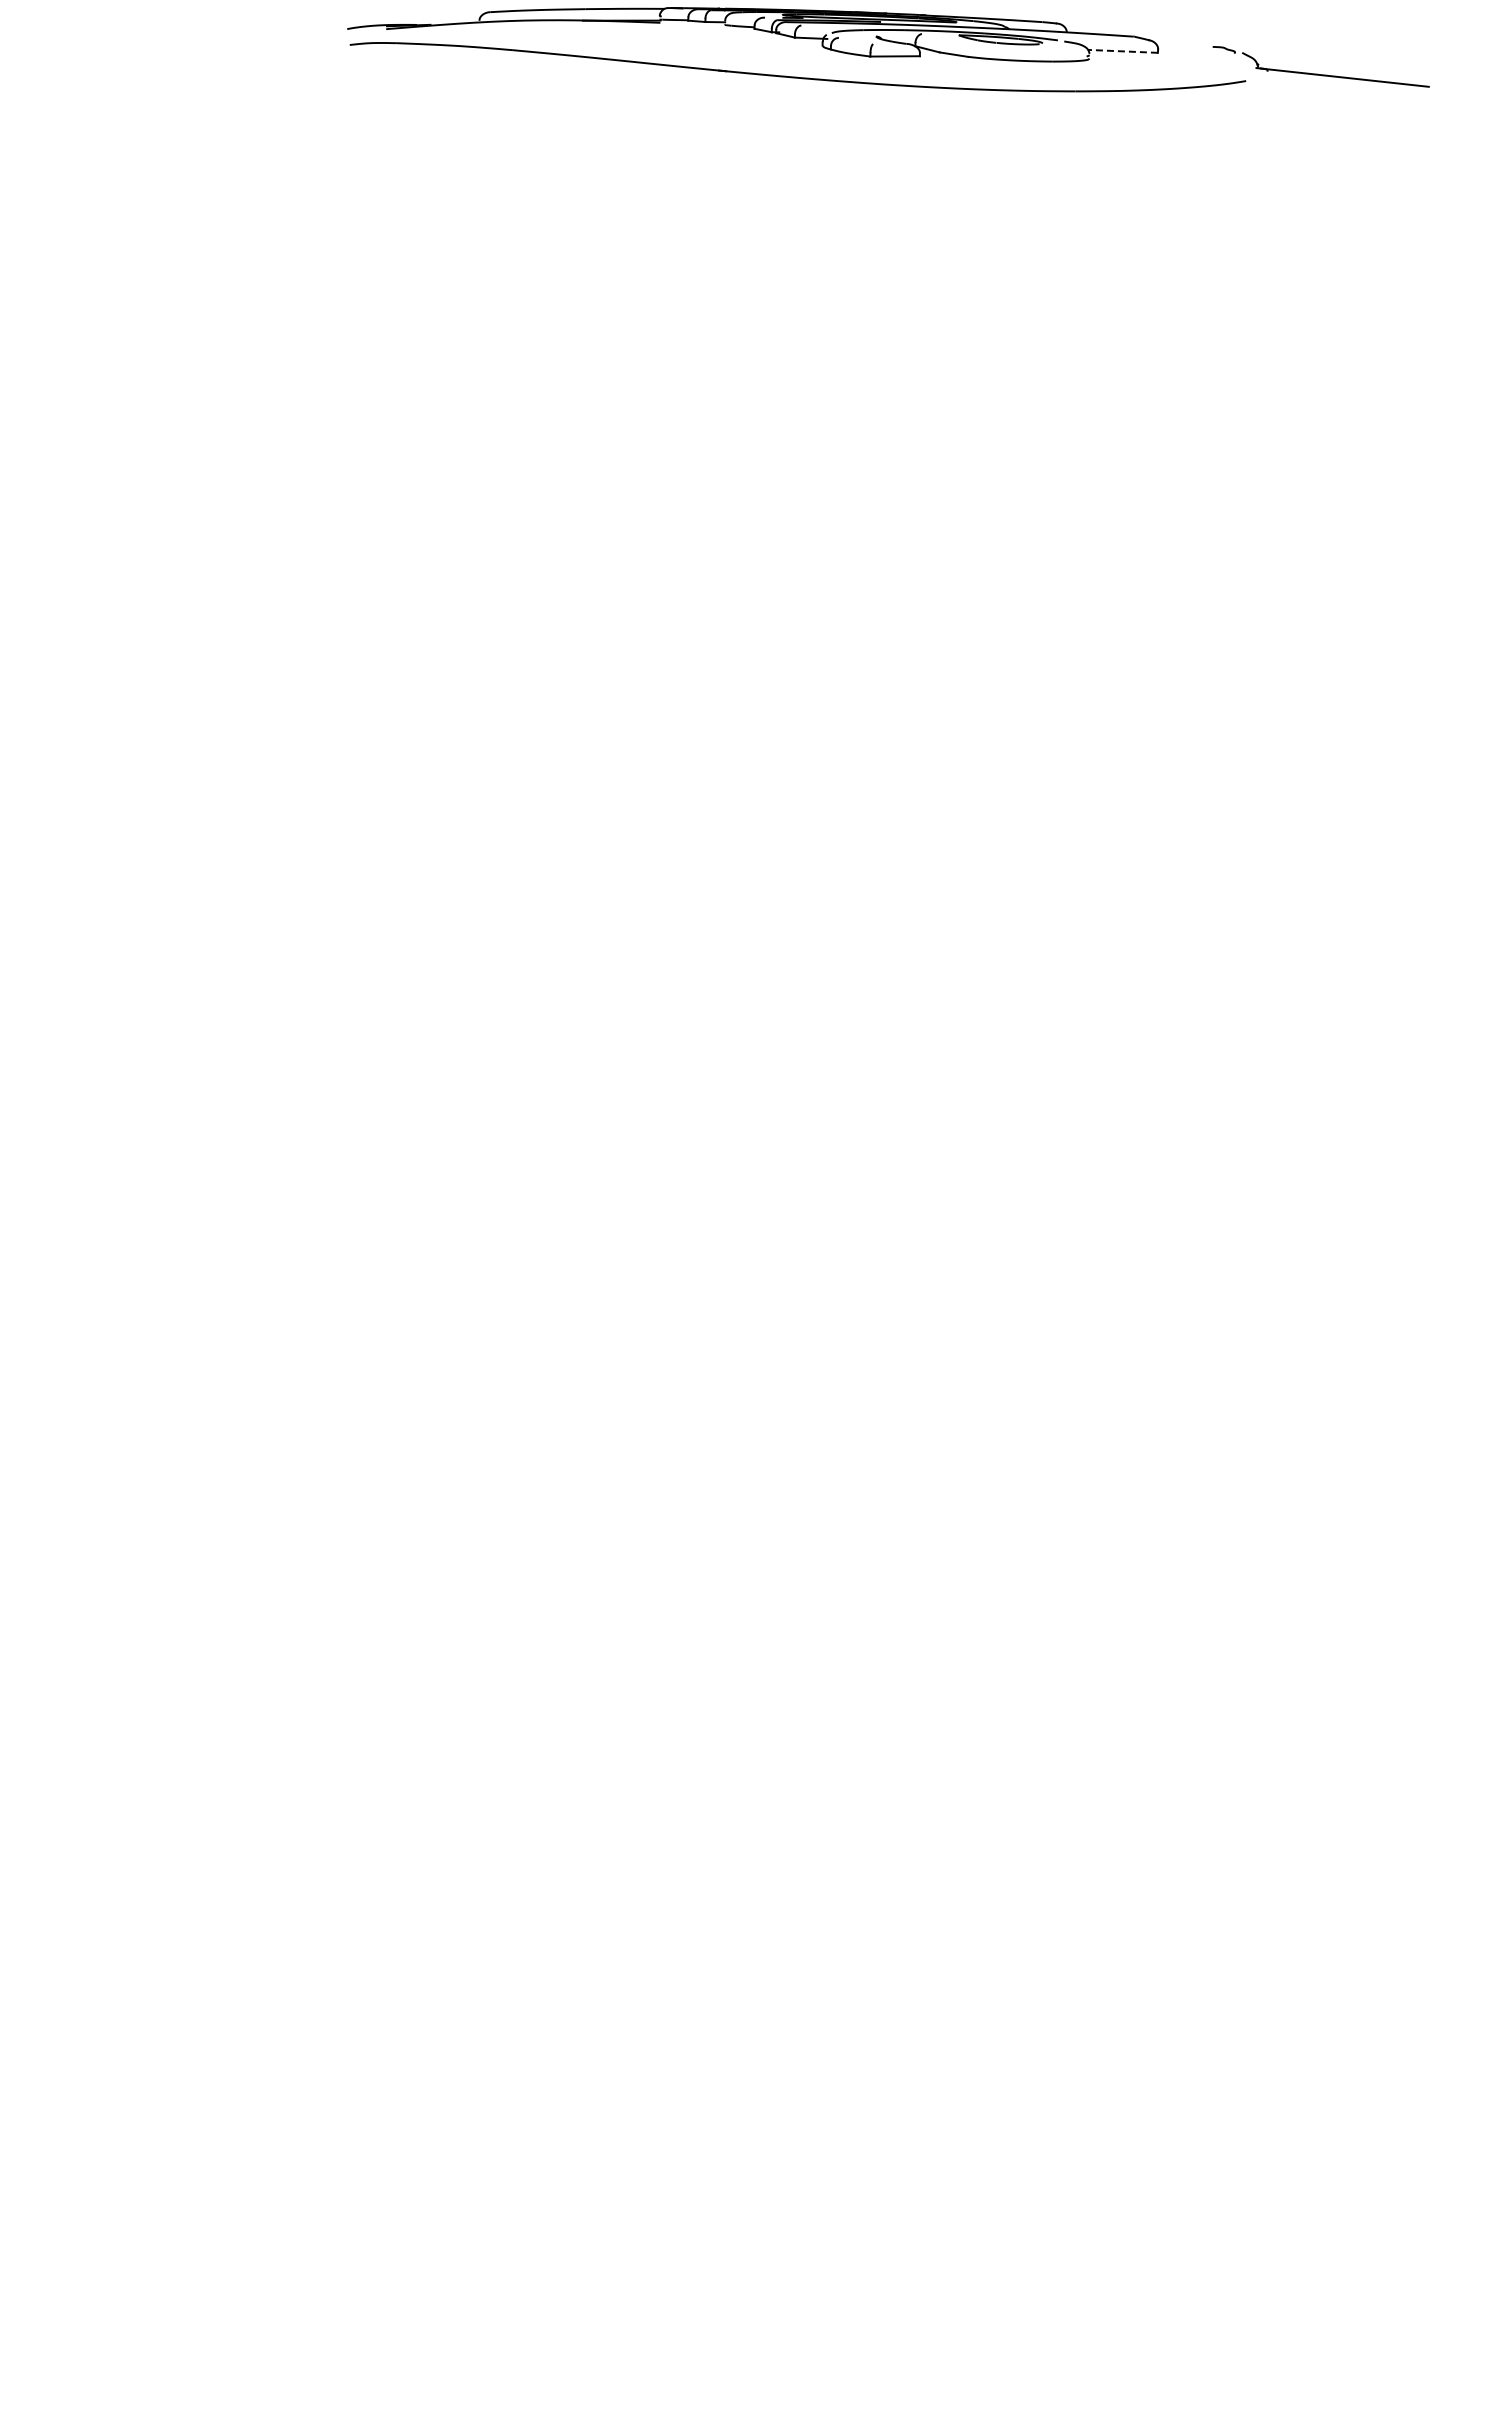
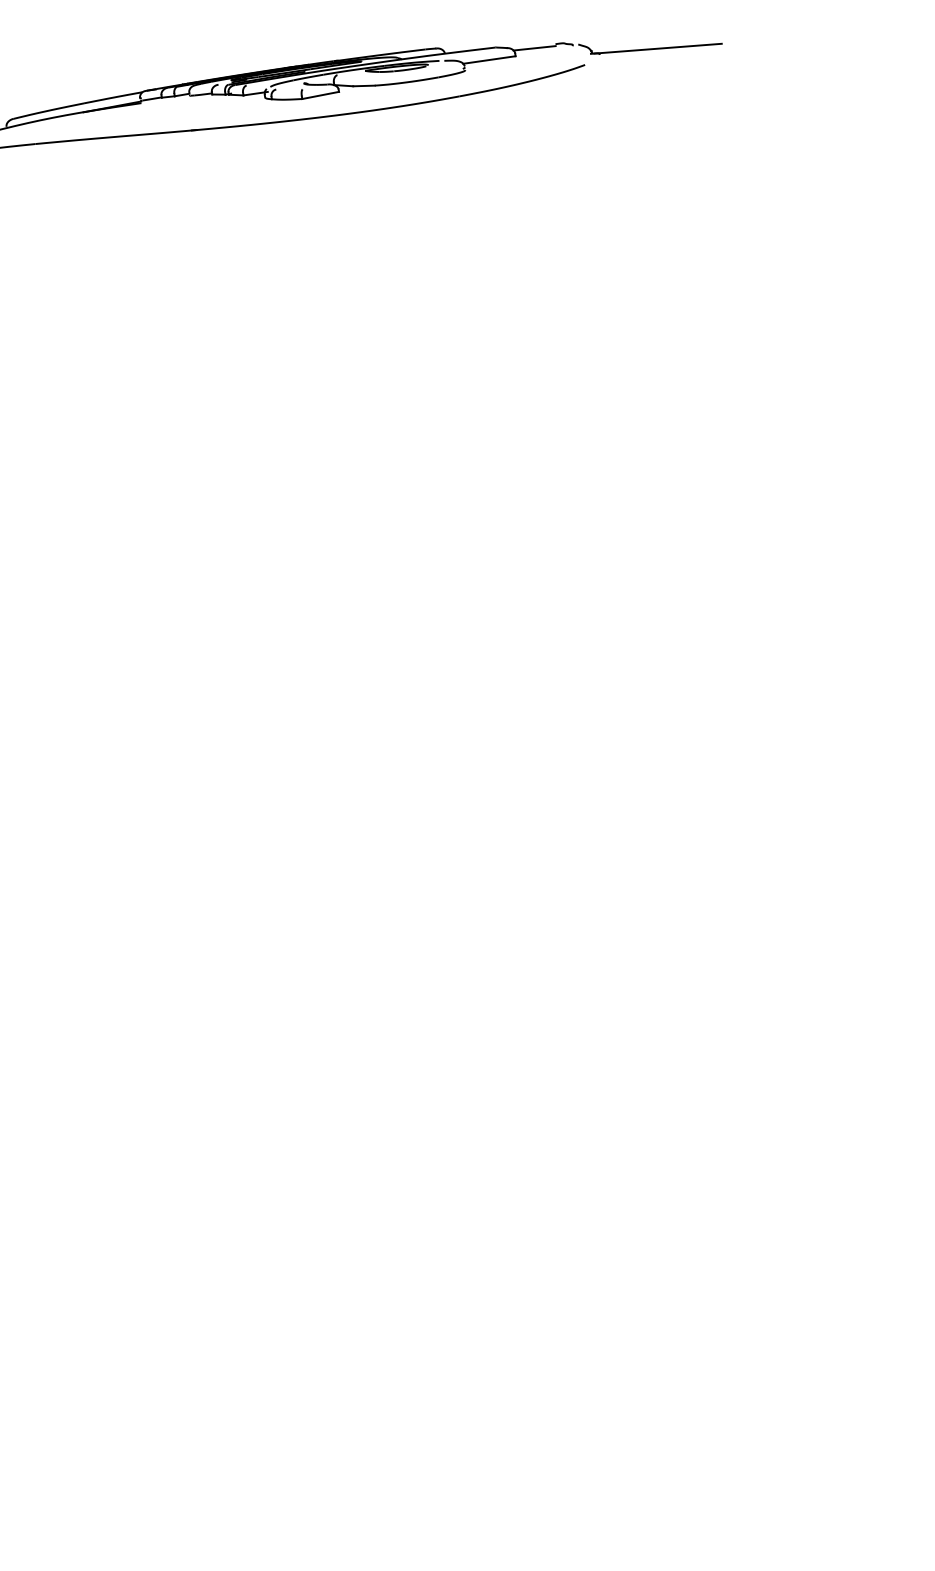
line: (1184, 46) -> (534, 47), added
line: (1122, 51) -> (489, 60), dashed -> solid

